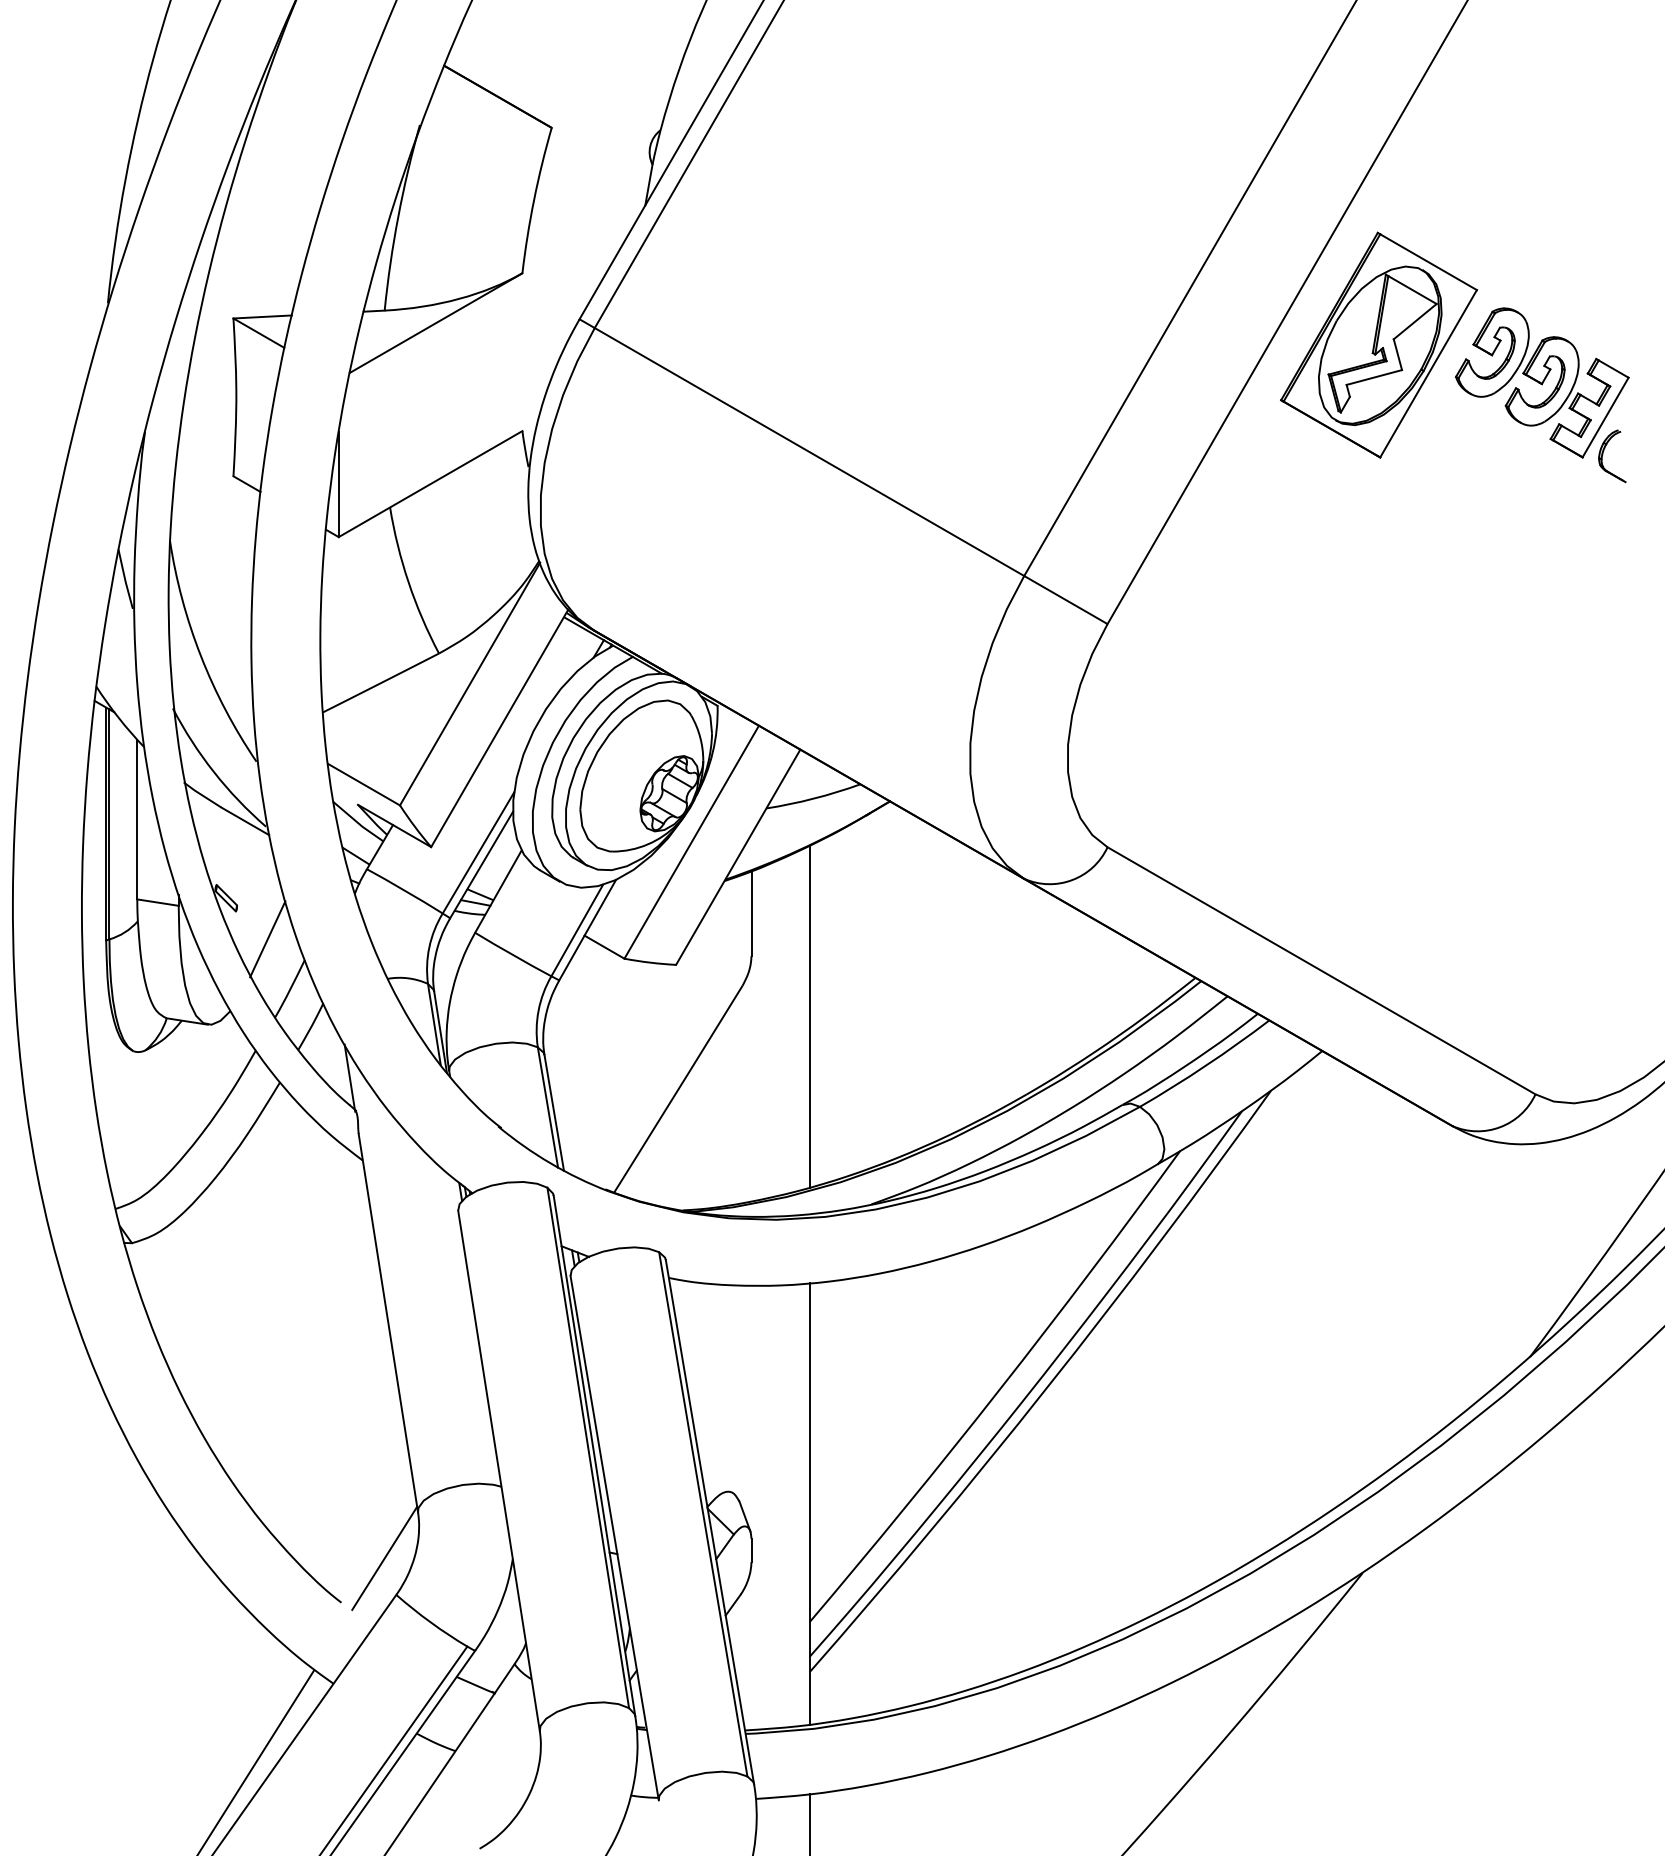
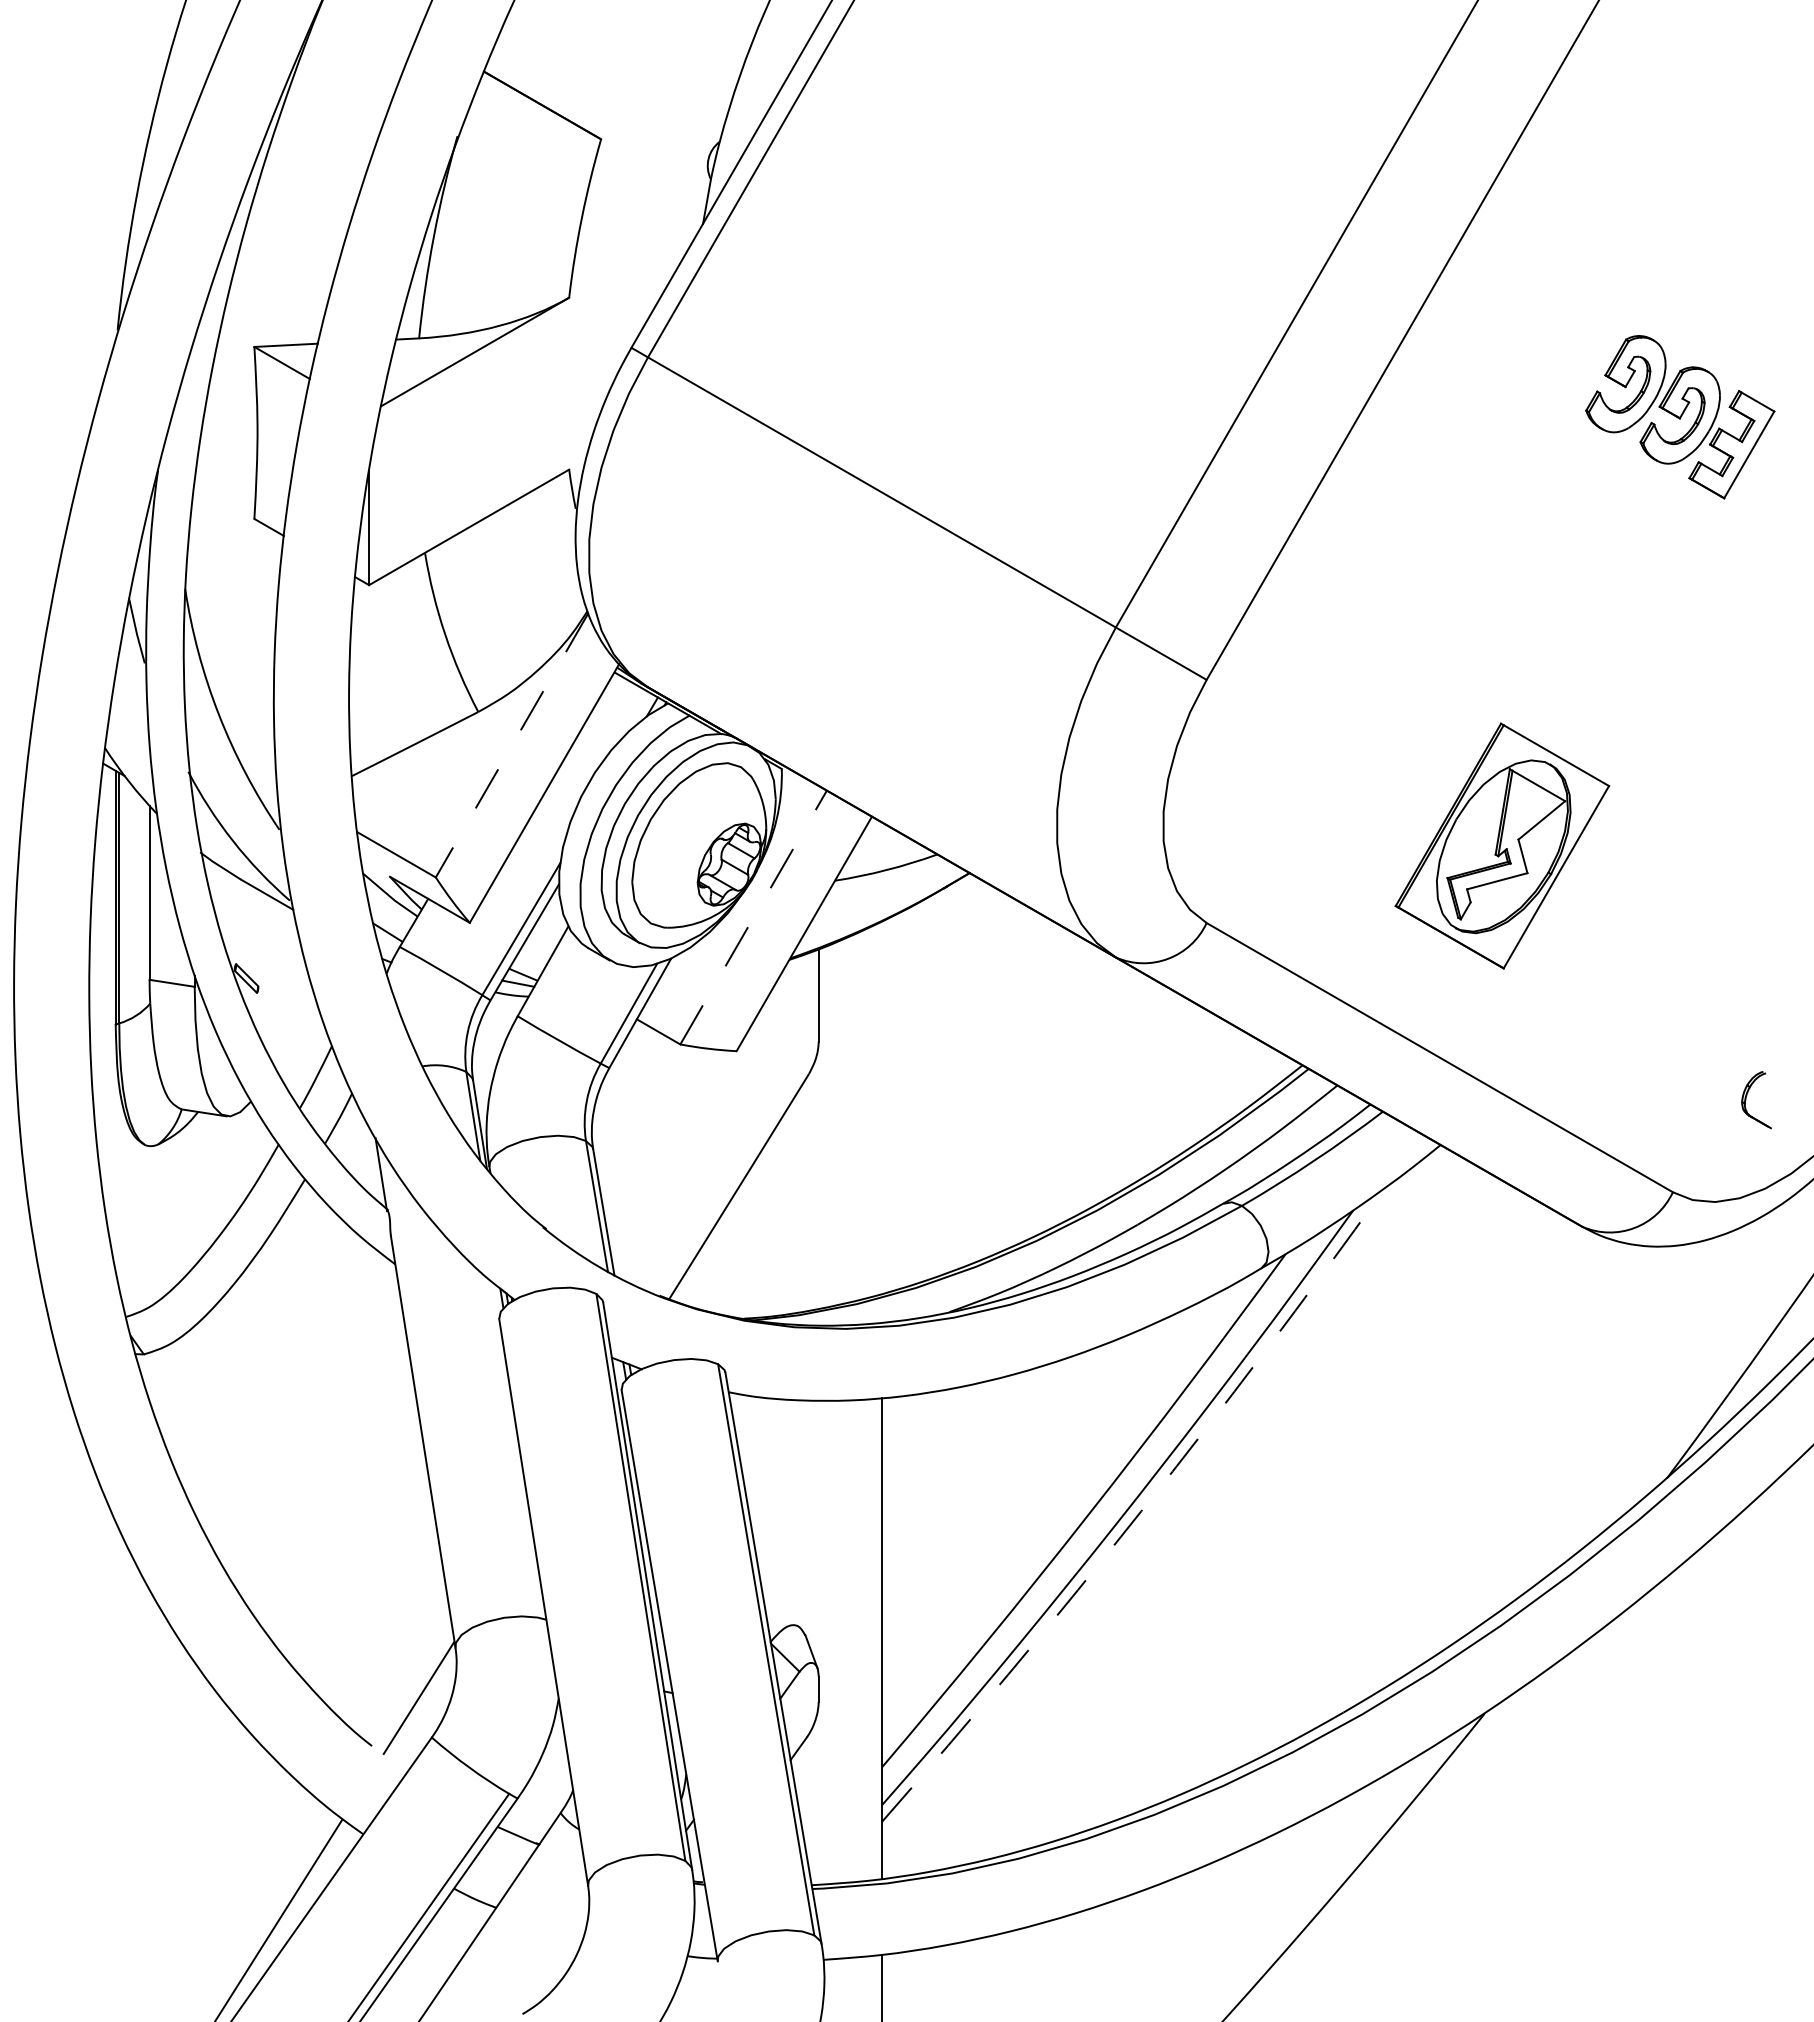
part: (1379, 344) -> (1502, 845), moved
part: (1603, 456) -> (1746, 1100), moved
line: (470, 684) -> (512, 745), solid -> dashed
line: (691, 842) -> (753, 917), solid -> dashed
line: (267, 938) -> (291, 1022), removed
line: (810, 1016) -> (882, 1107), removed
arc: (1047, 1387) -> (1141, 1511), solid -> dashed

